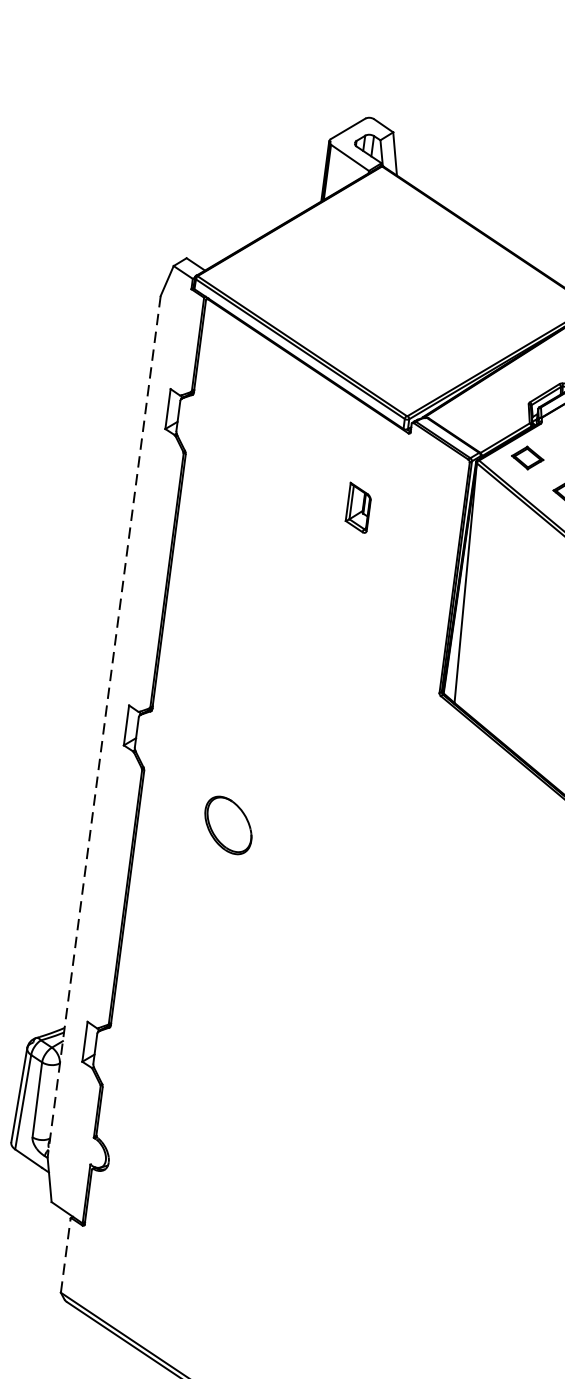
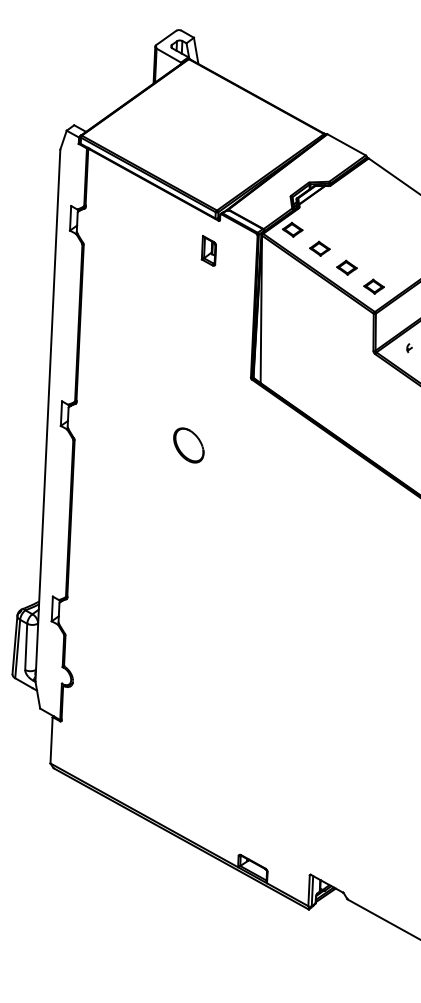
part: (357, 507) -> (208, 250), moved
line: (103, 728) -> (47, 416), dashed -> solid
part: (227, 825) -> (188, 445), moved
line: (65, 1255) -> (51, 740), dashed -> solid

